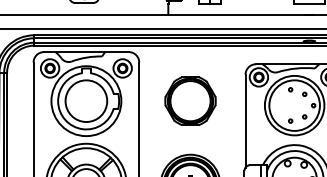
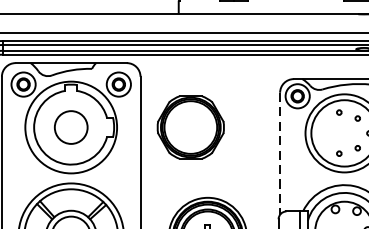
part: (190, 100) -> (190, 126), moved
circle: (86, 101) -> (71, 127), size x0.6
line: (245, 121) -> (280, 154), solid -> dashed

